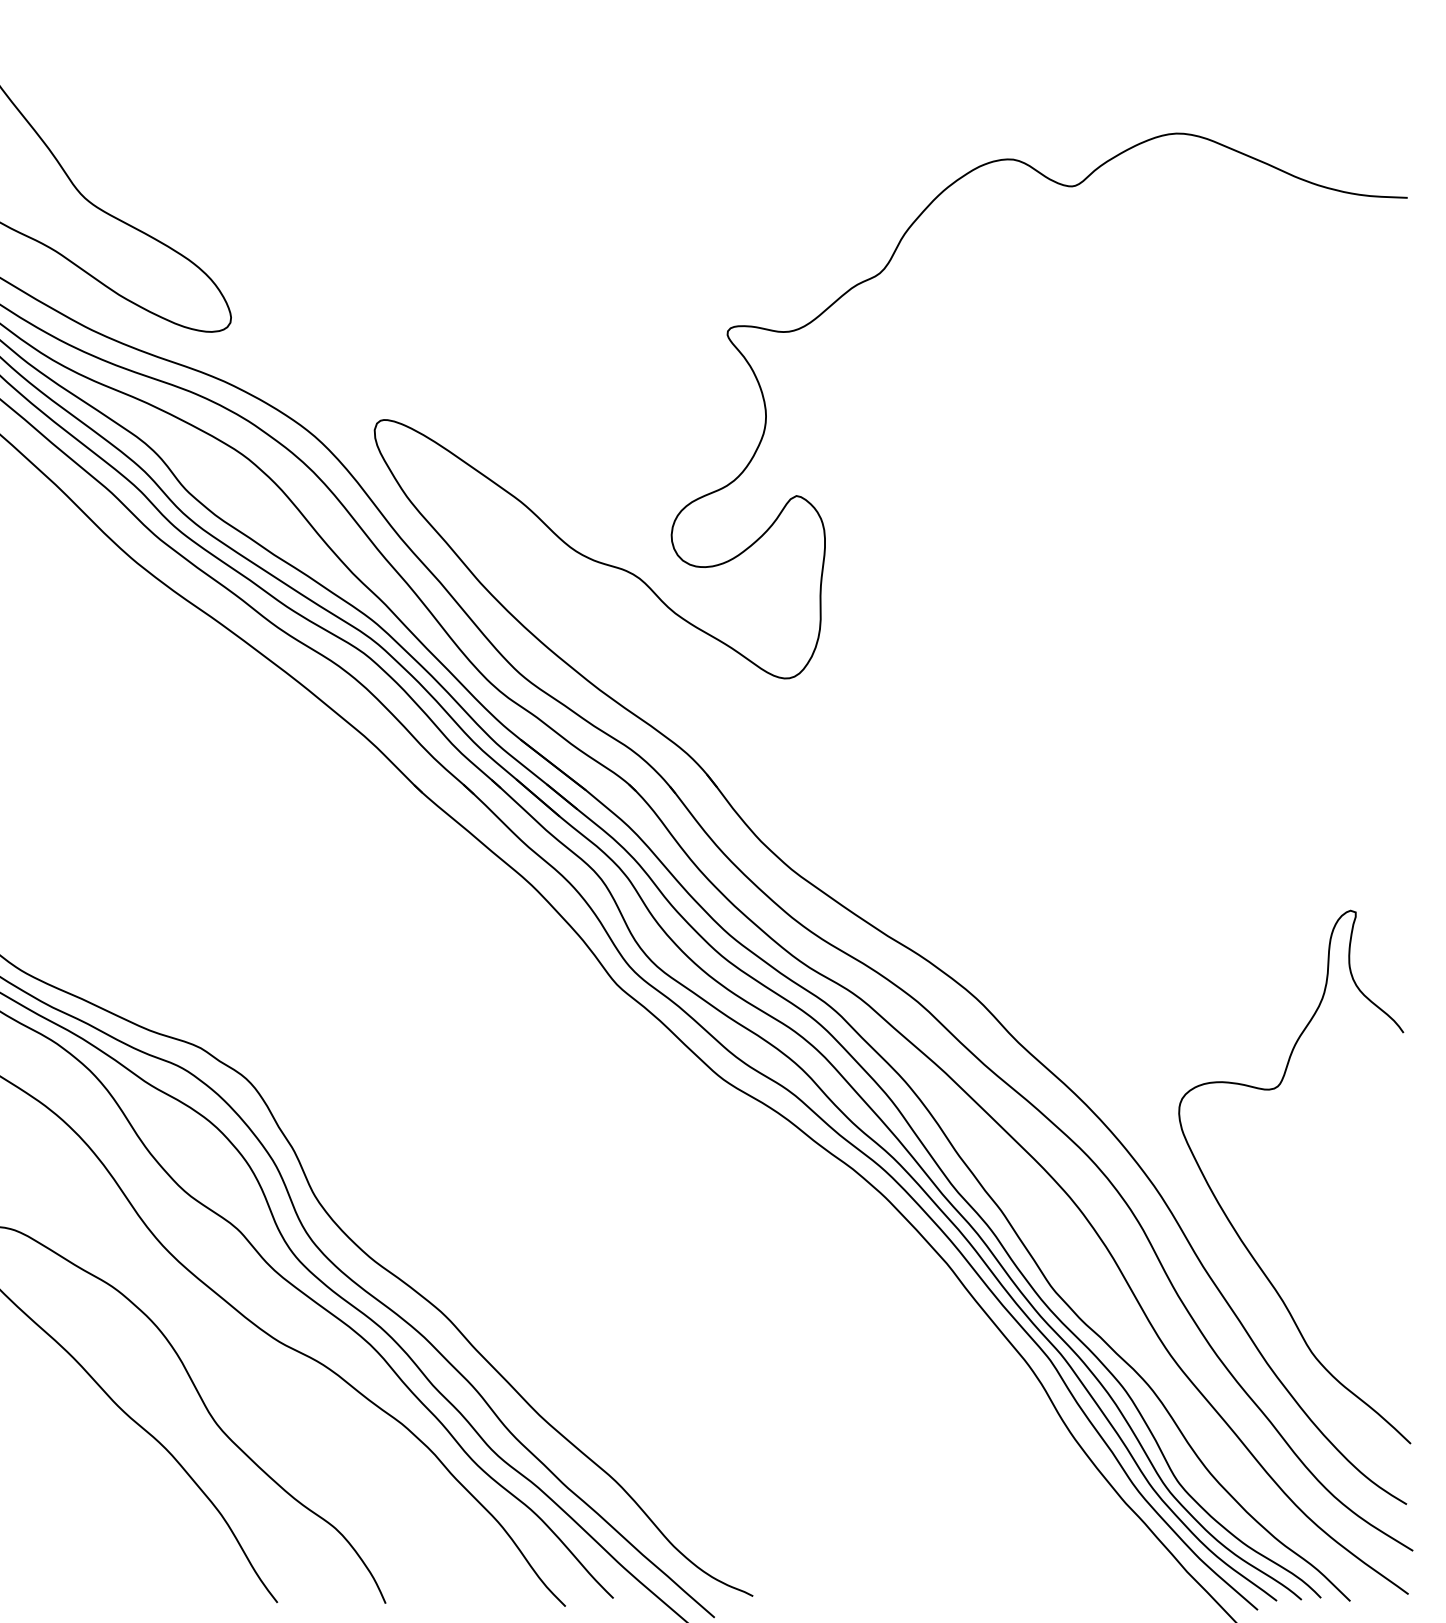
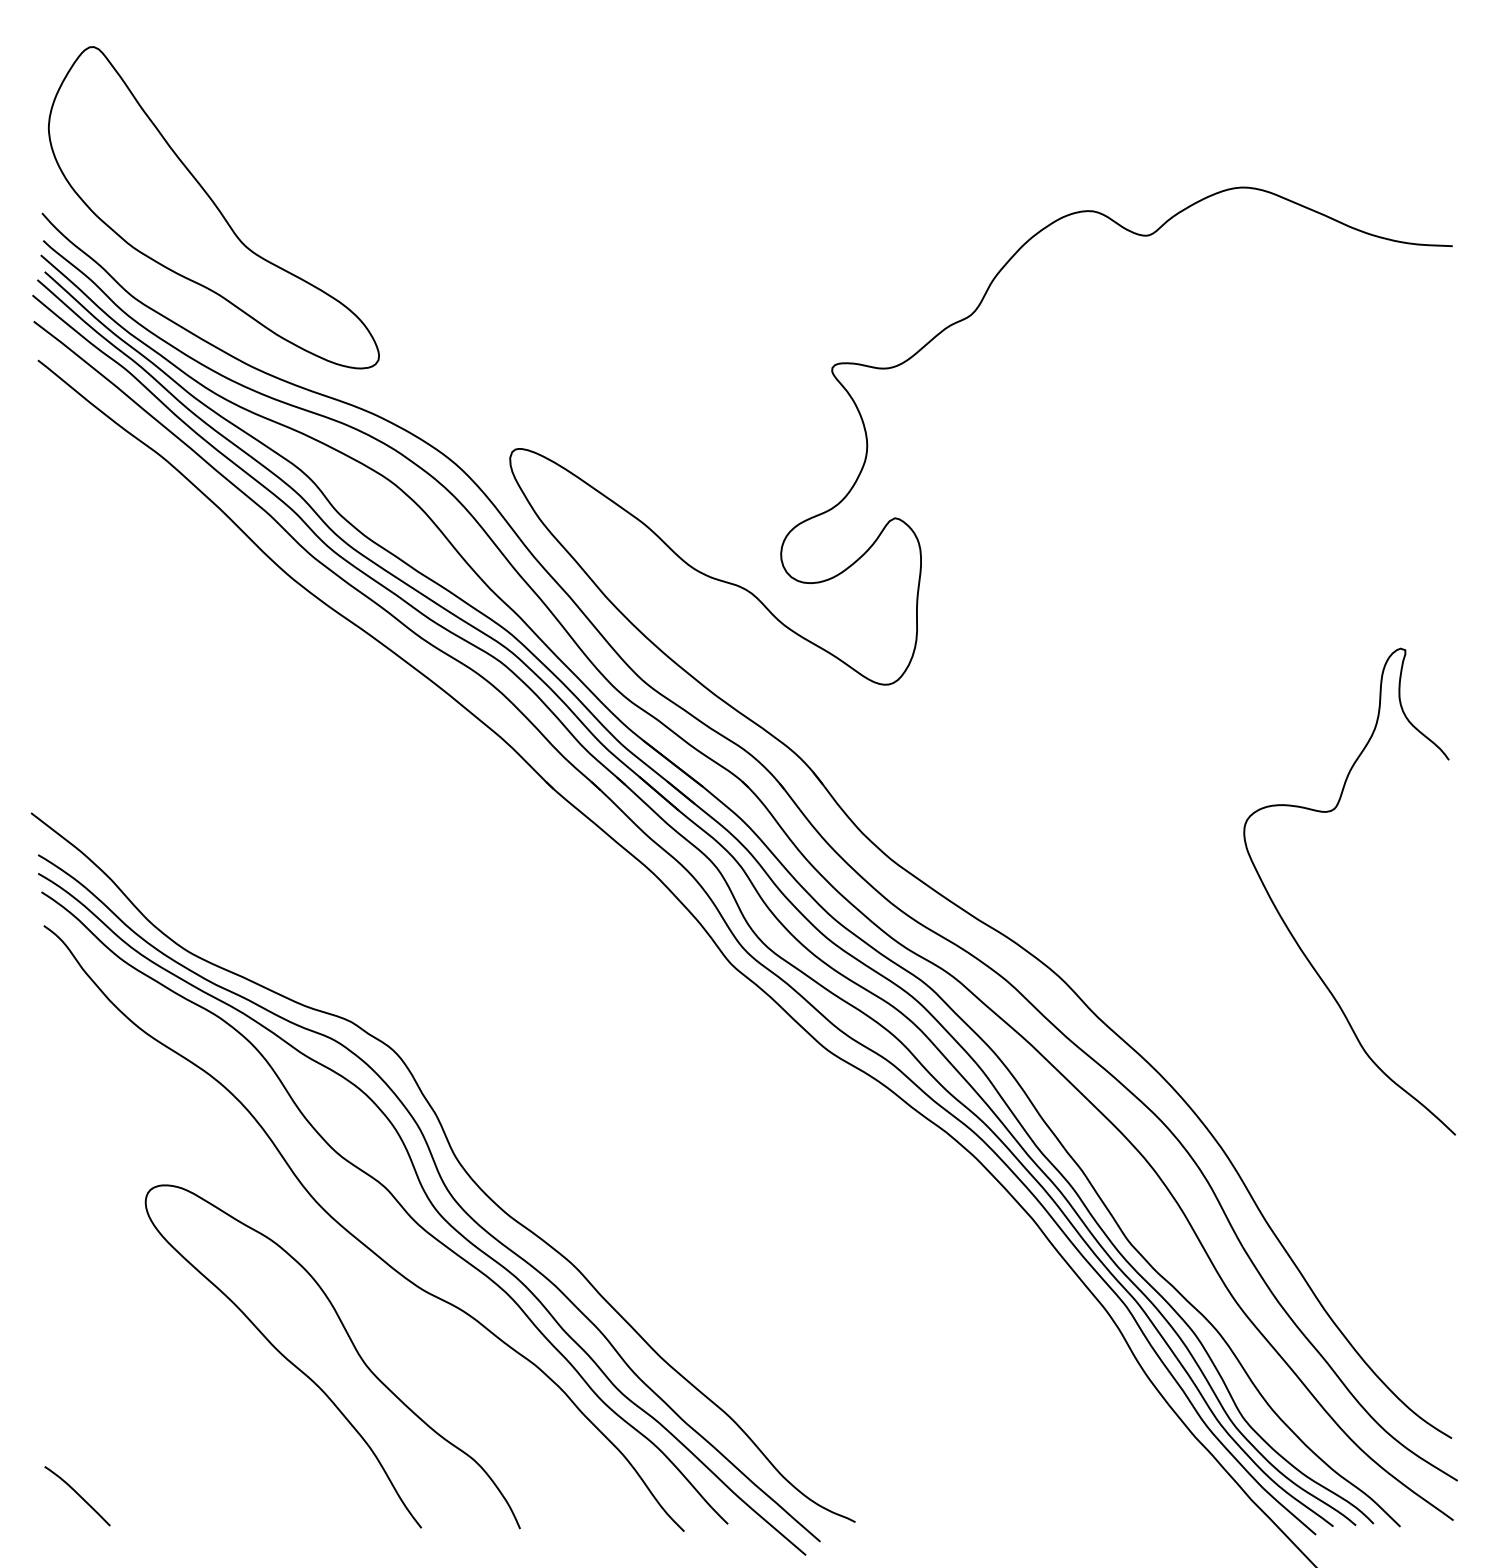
curve: (1226, 1214) -> (1287, 925), moved

